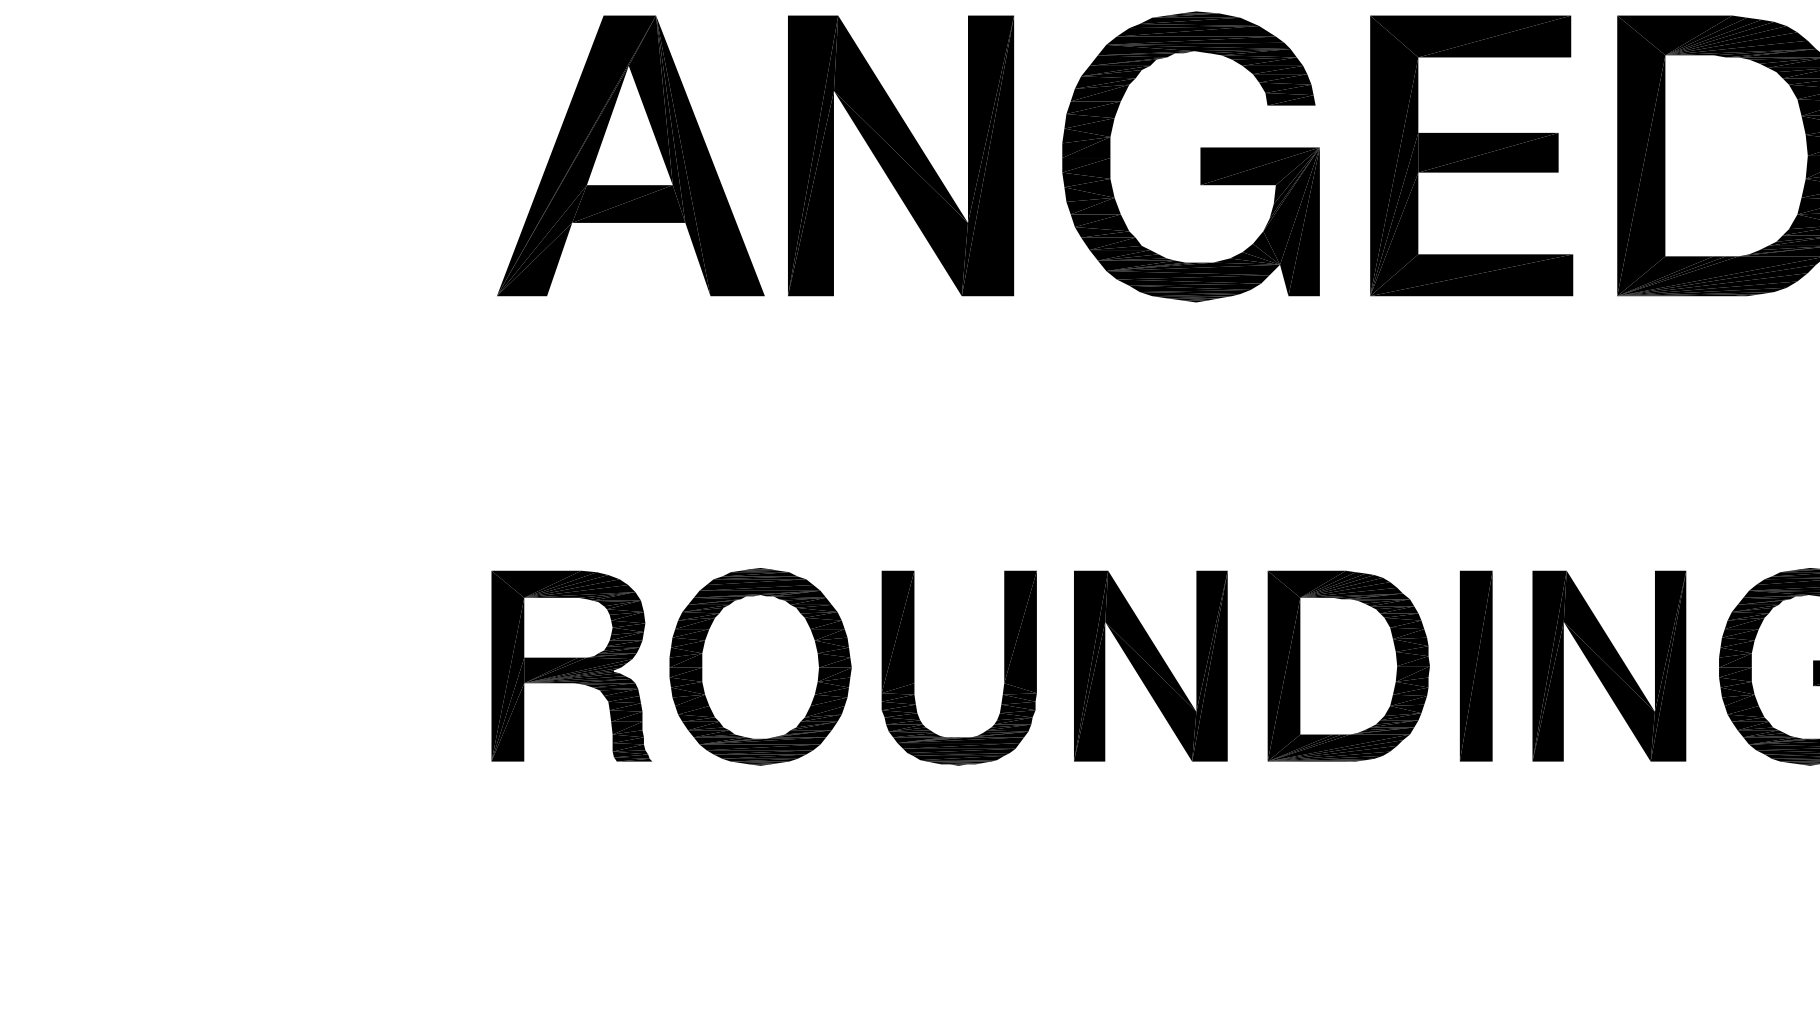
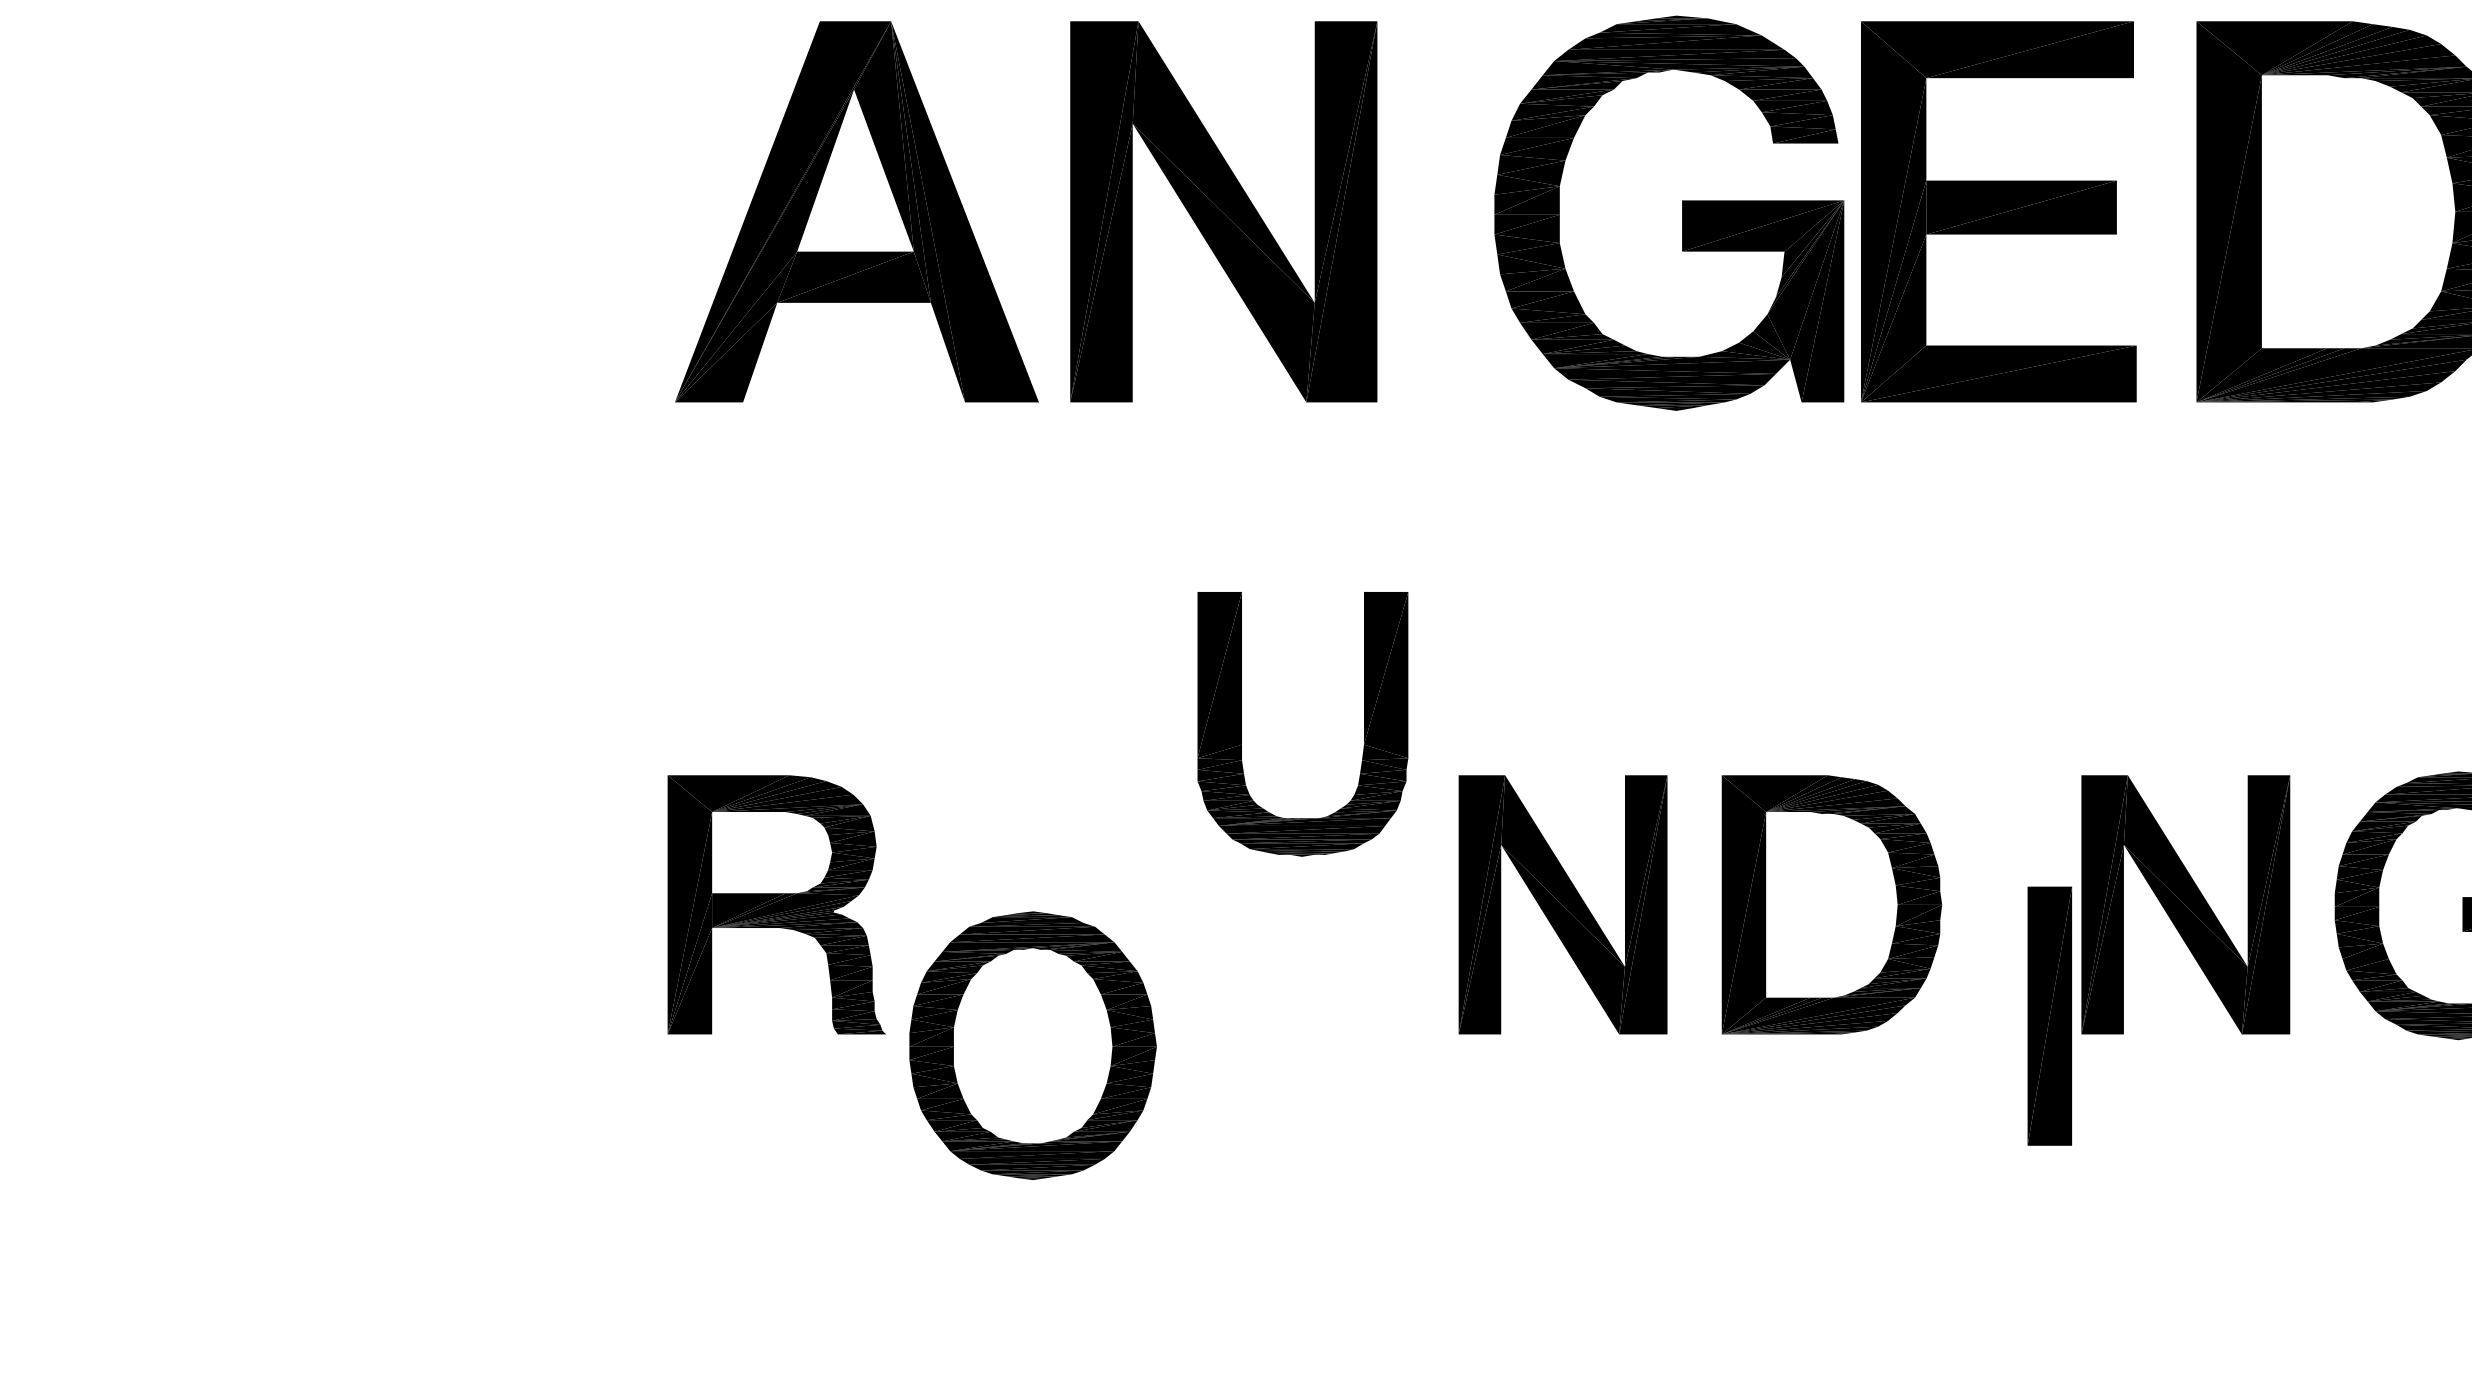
part: (1200, 156) -> (1682, 212), moved
part: (1475, 665) -> (2048, 1015), moved
part: (760, 666) -> (1032, 1045), moved
part: (914, 667) -> (1242, 723), moved

